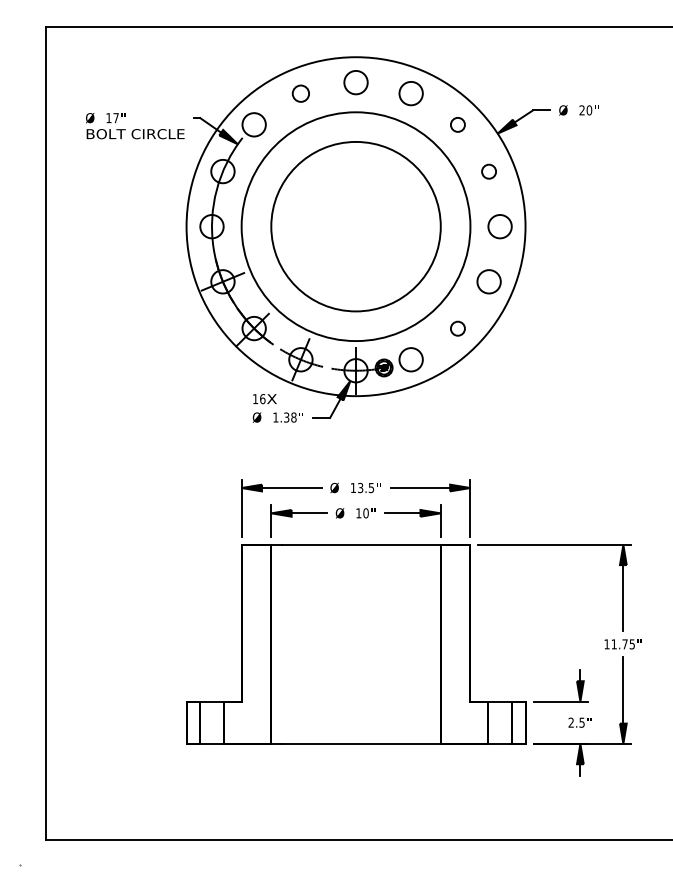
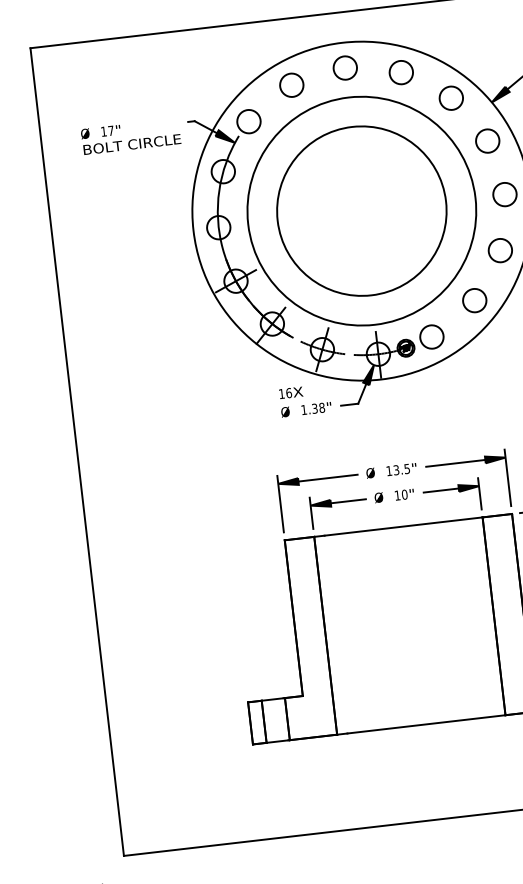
circle: (300, 93) -> (291, 85), size x1.43
circle: (457, 124) -> (450, 97), size x1.67
circle: (488, 171) -> (487, 141), size x1.67
circle: (457, 328) -> (474, 300), size x1.67

